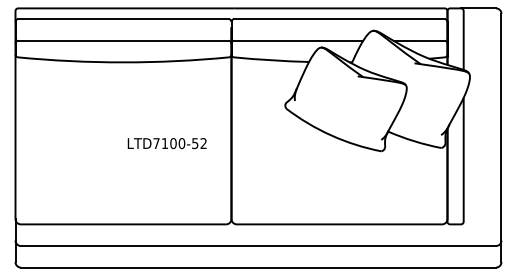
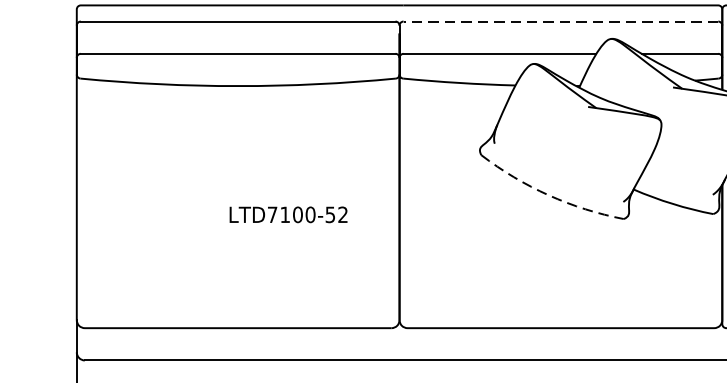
line: (338, 19) -> (559, 22), solid -> dashed
arc: (331, 135) -> (548, 195), solid -> dashed
text: (166, 143) -> (287, 214), moved

